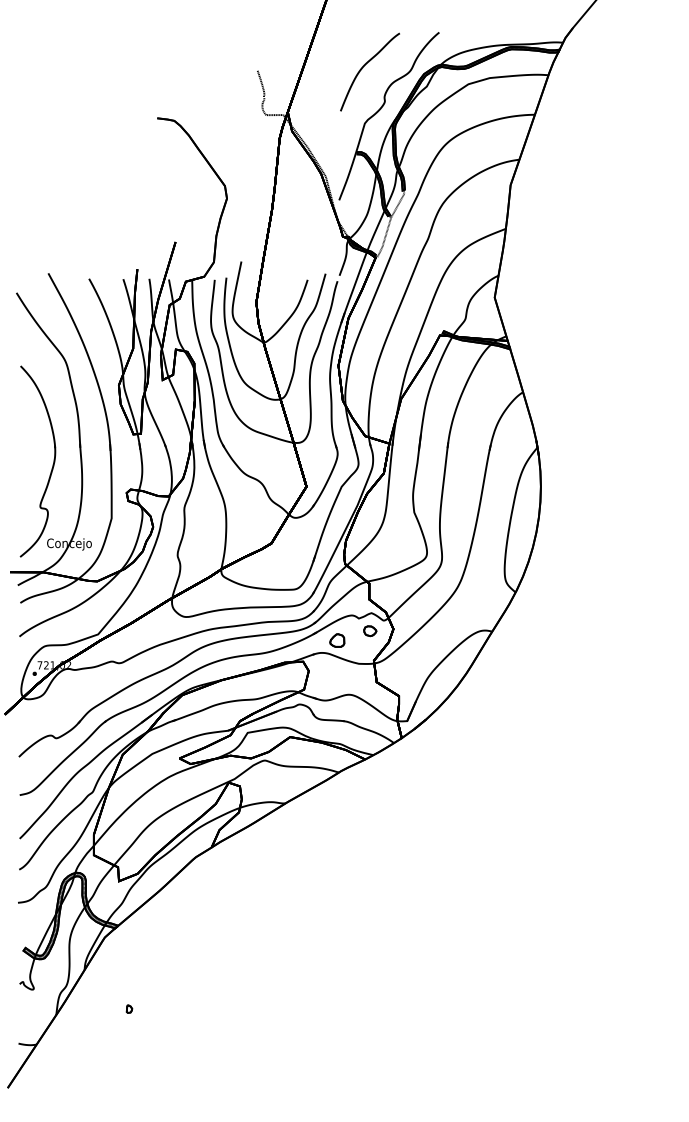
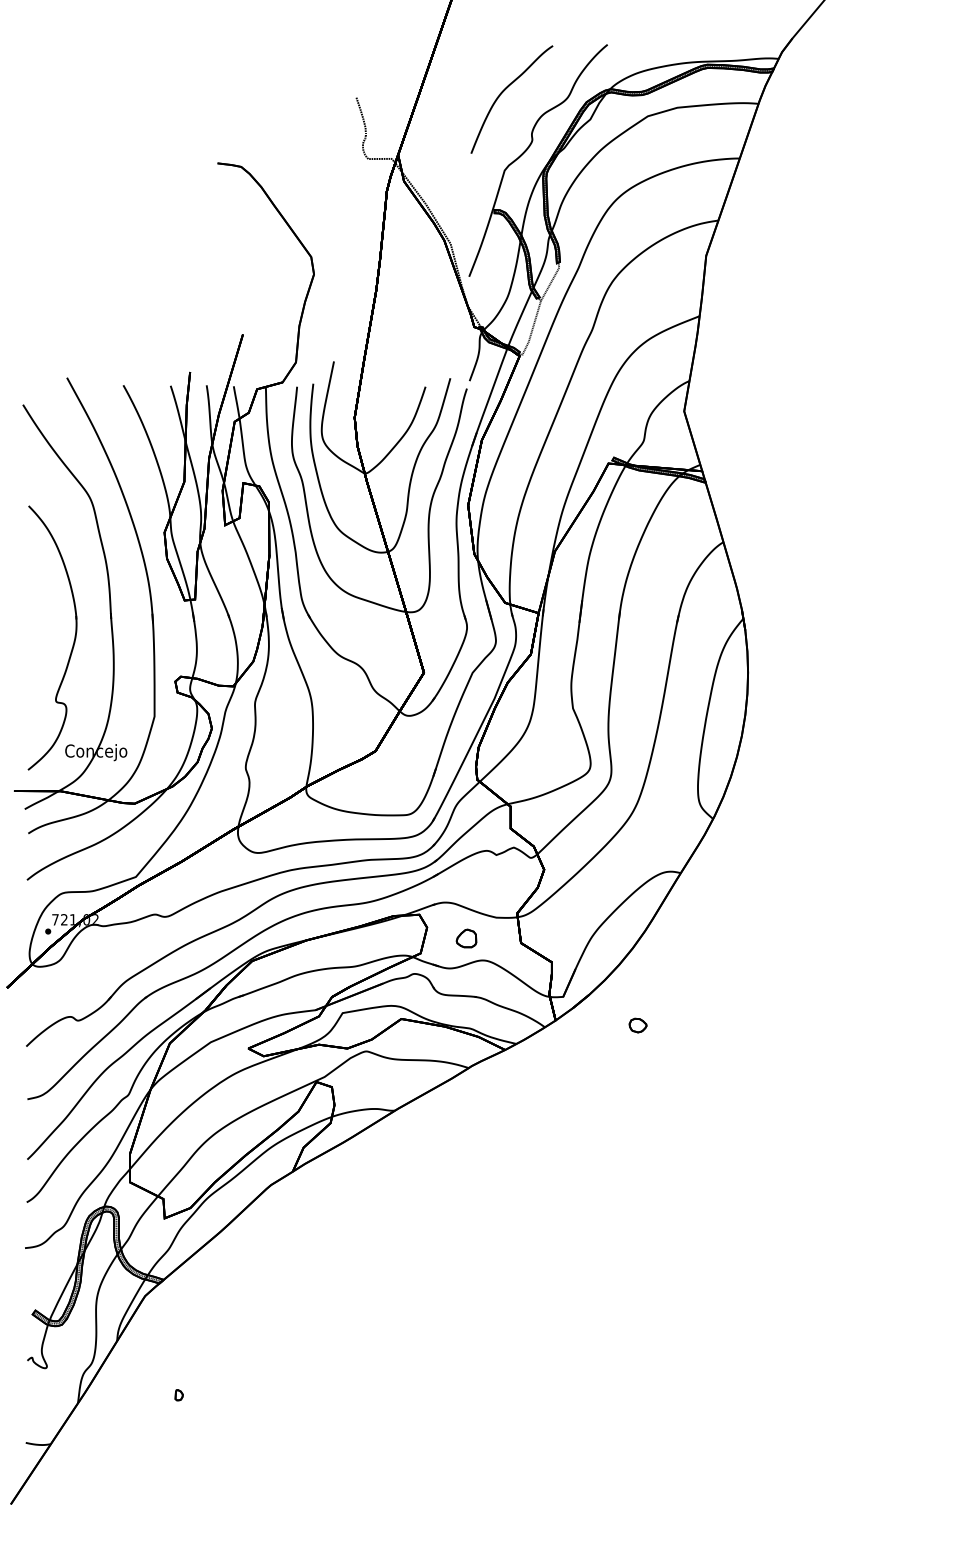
part: (369, 631) -> (637, 1025), moved
part: (337, 640) -> (466, 938), moved

